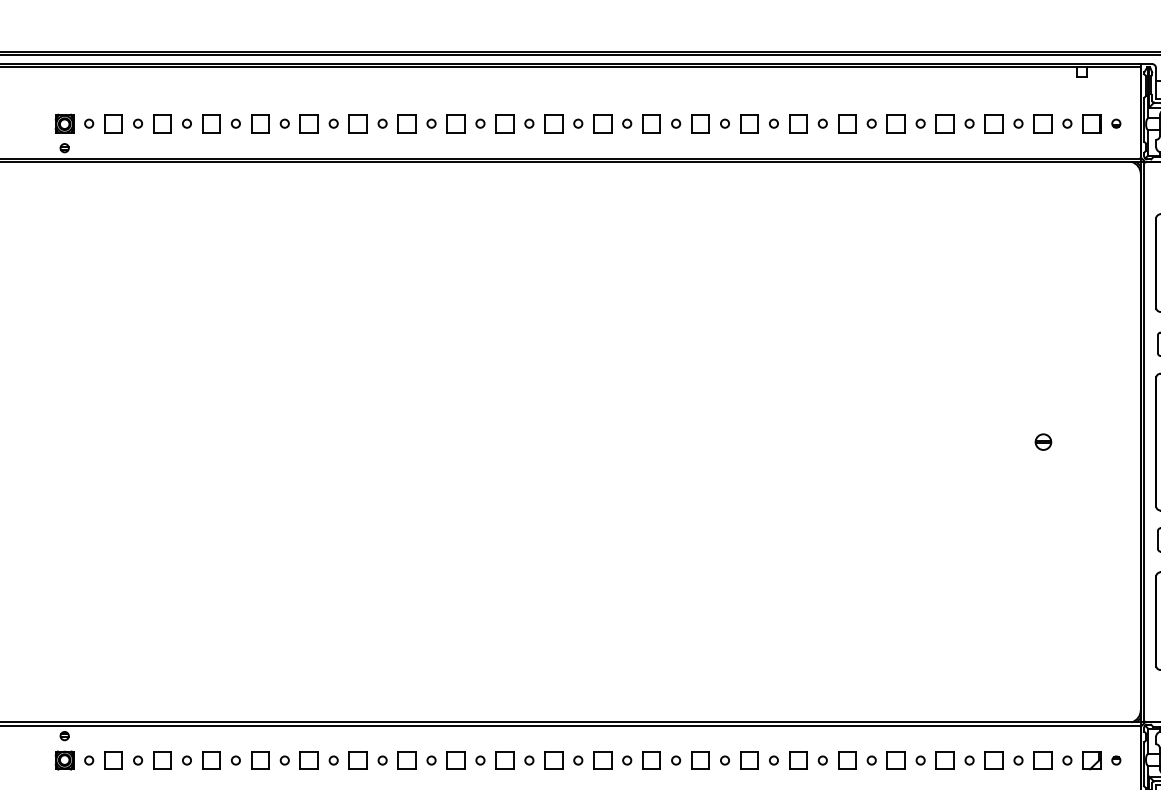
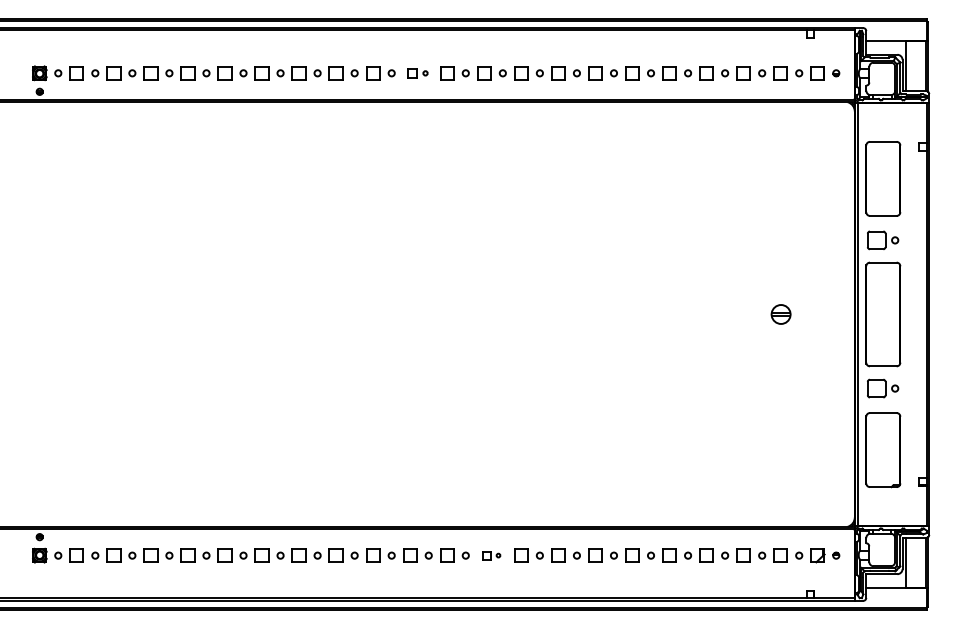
part: (563, 123) -> (417, 73), size x0.7
part: (1042, 442) -> (780, 314), size x1.6
part: (661, 760) -> (491, 555), size x0.6

